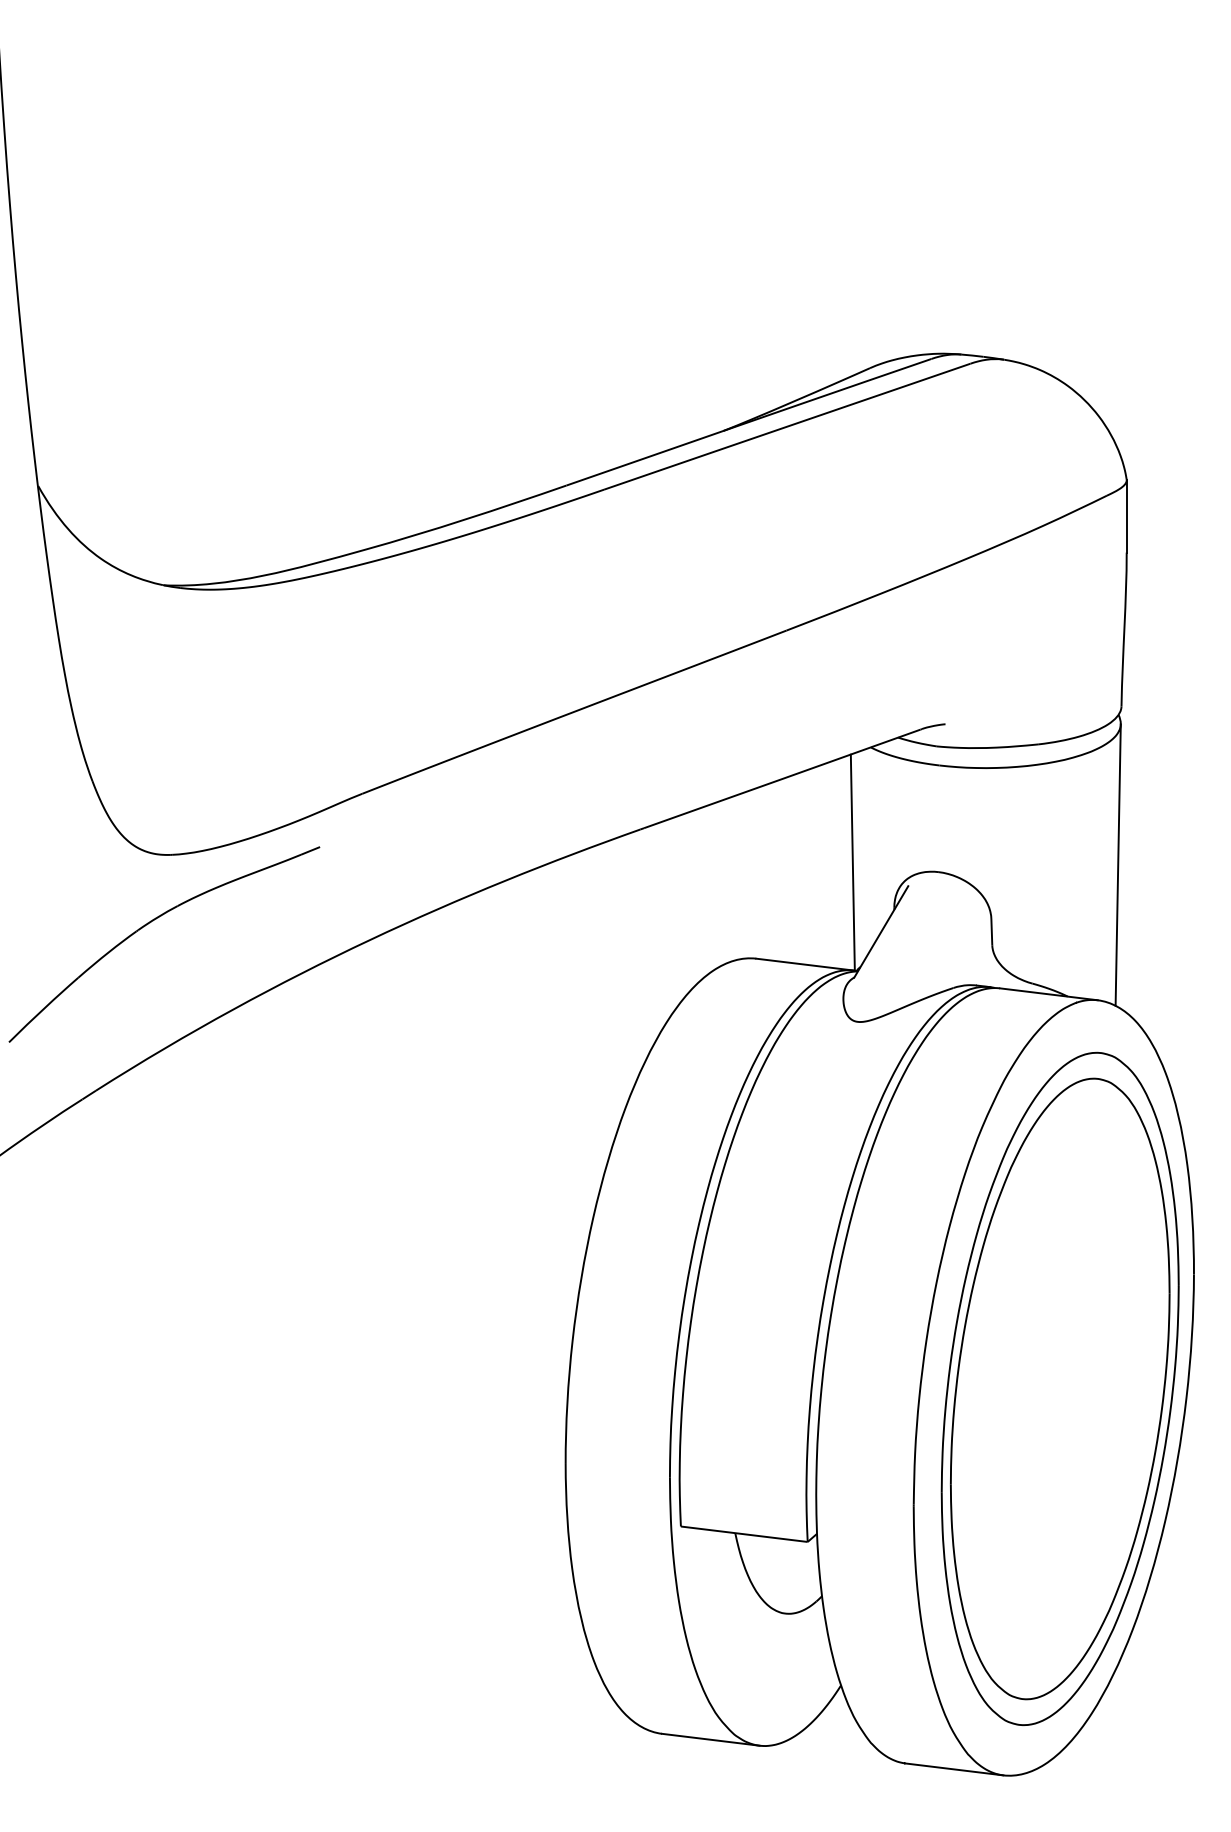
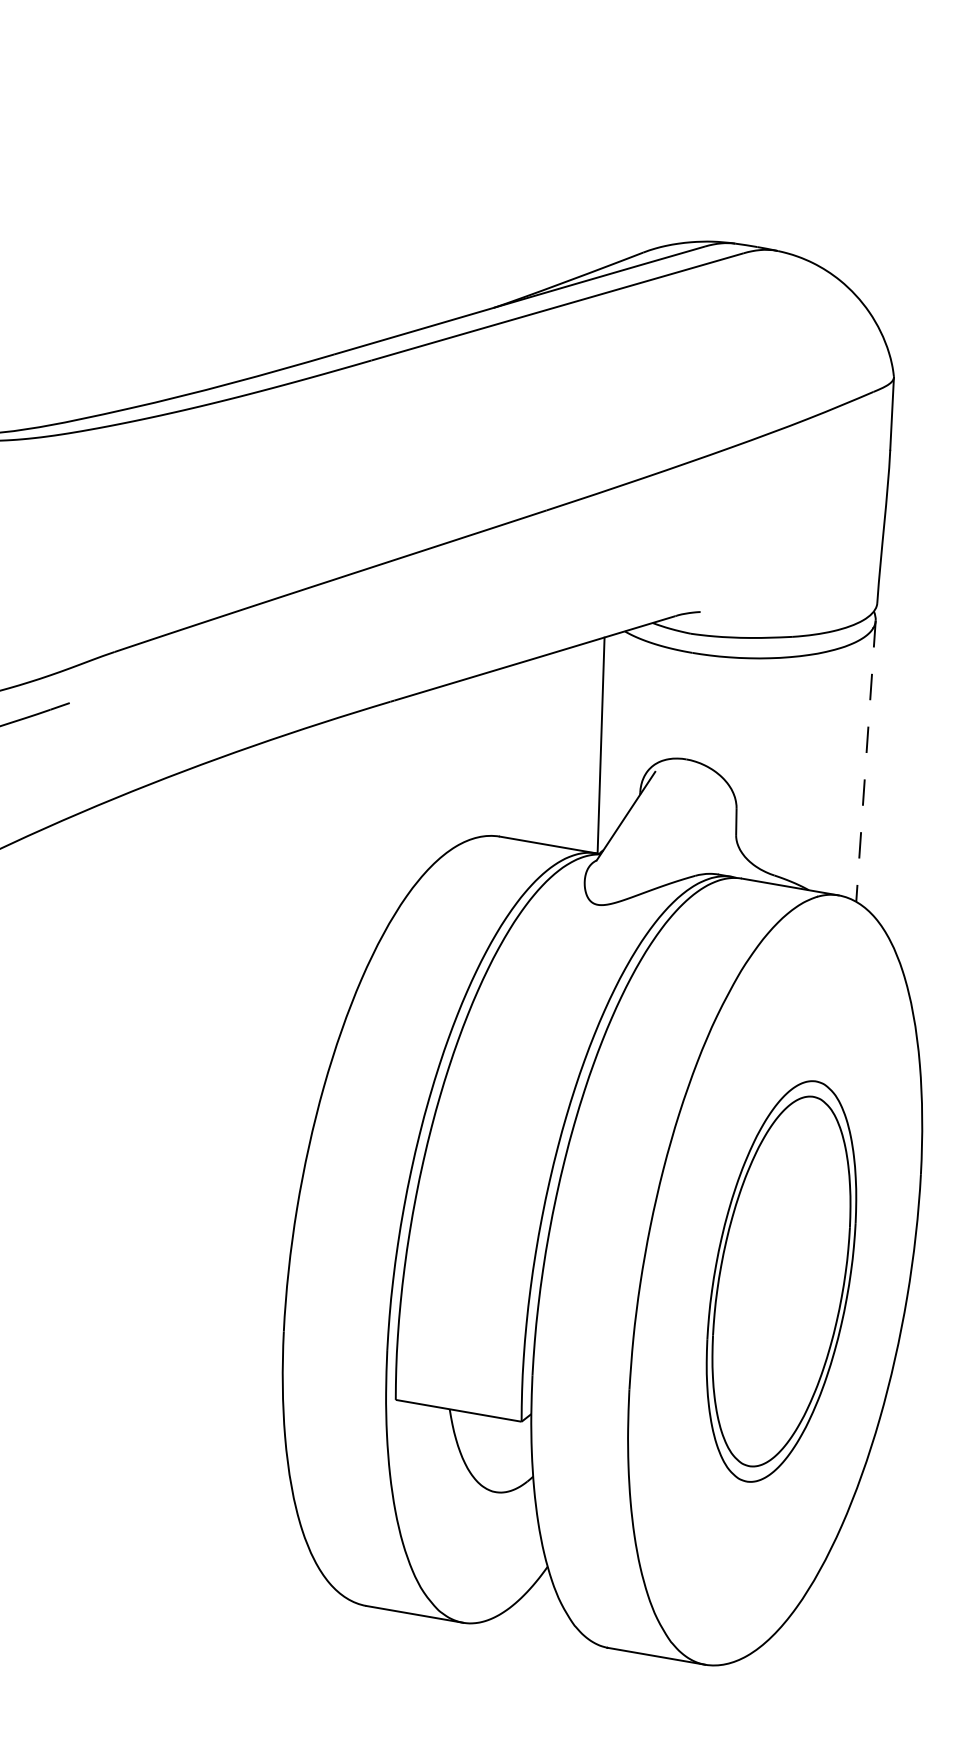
line: (1118, 865) -> (866, 761), solid -> dashed
part: (1059, 1388) -> (780, 1281), size x0.6

